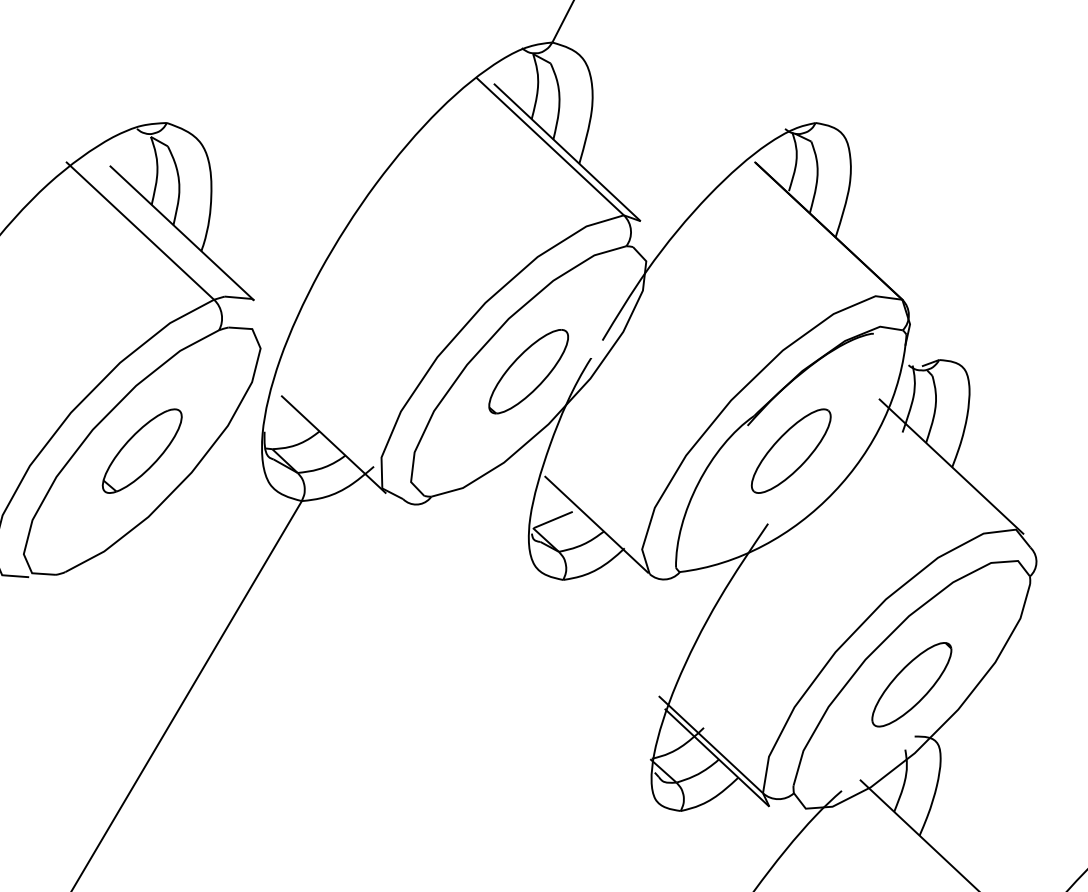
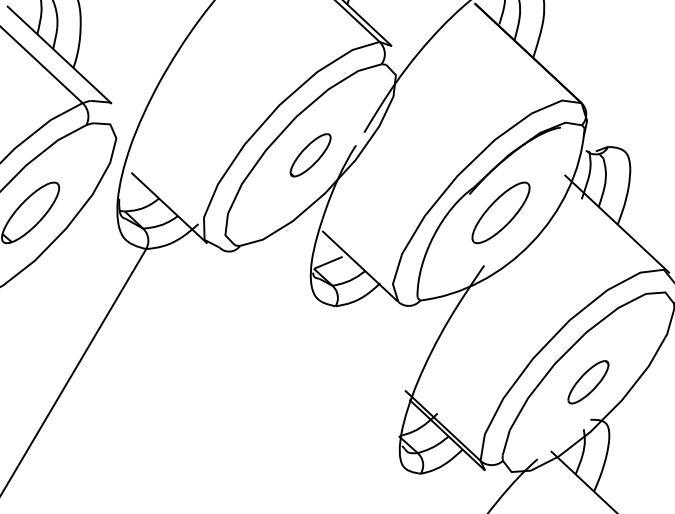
part: (528, 371) -> (310, 155), size x0.7
part: (911, 684) -> (588, 382), size x0.7

